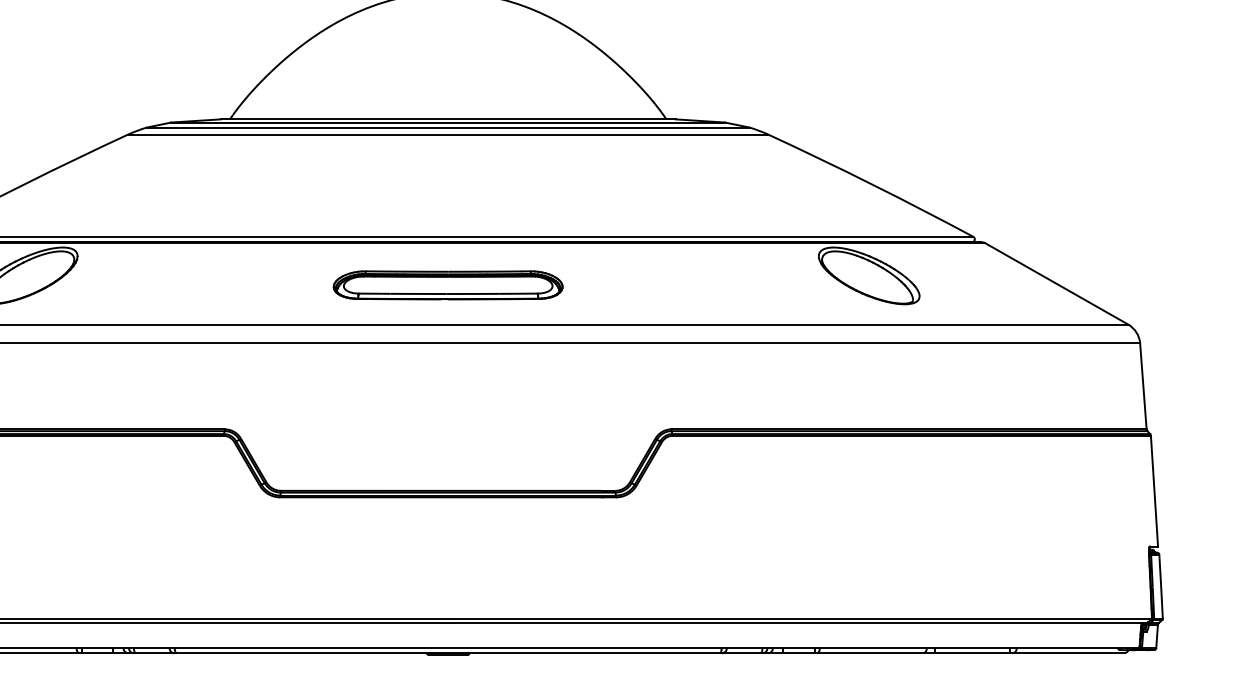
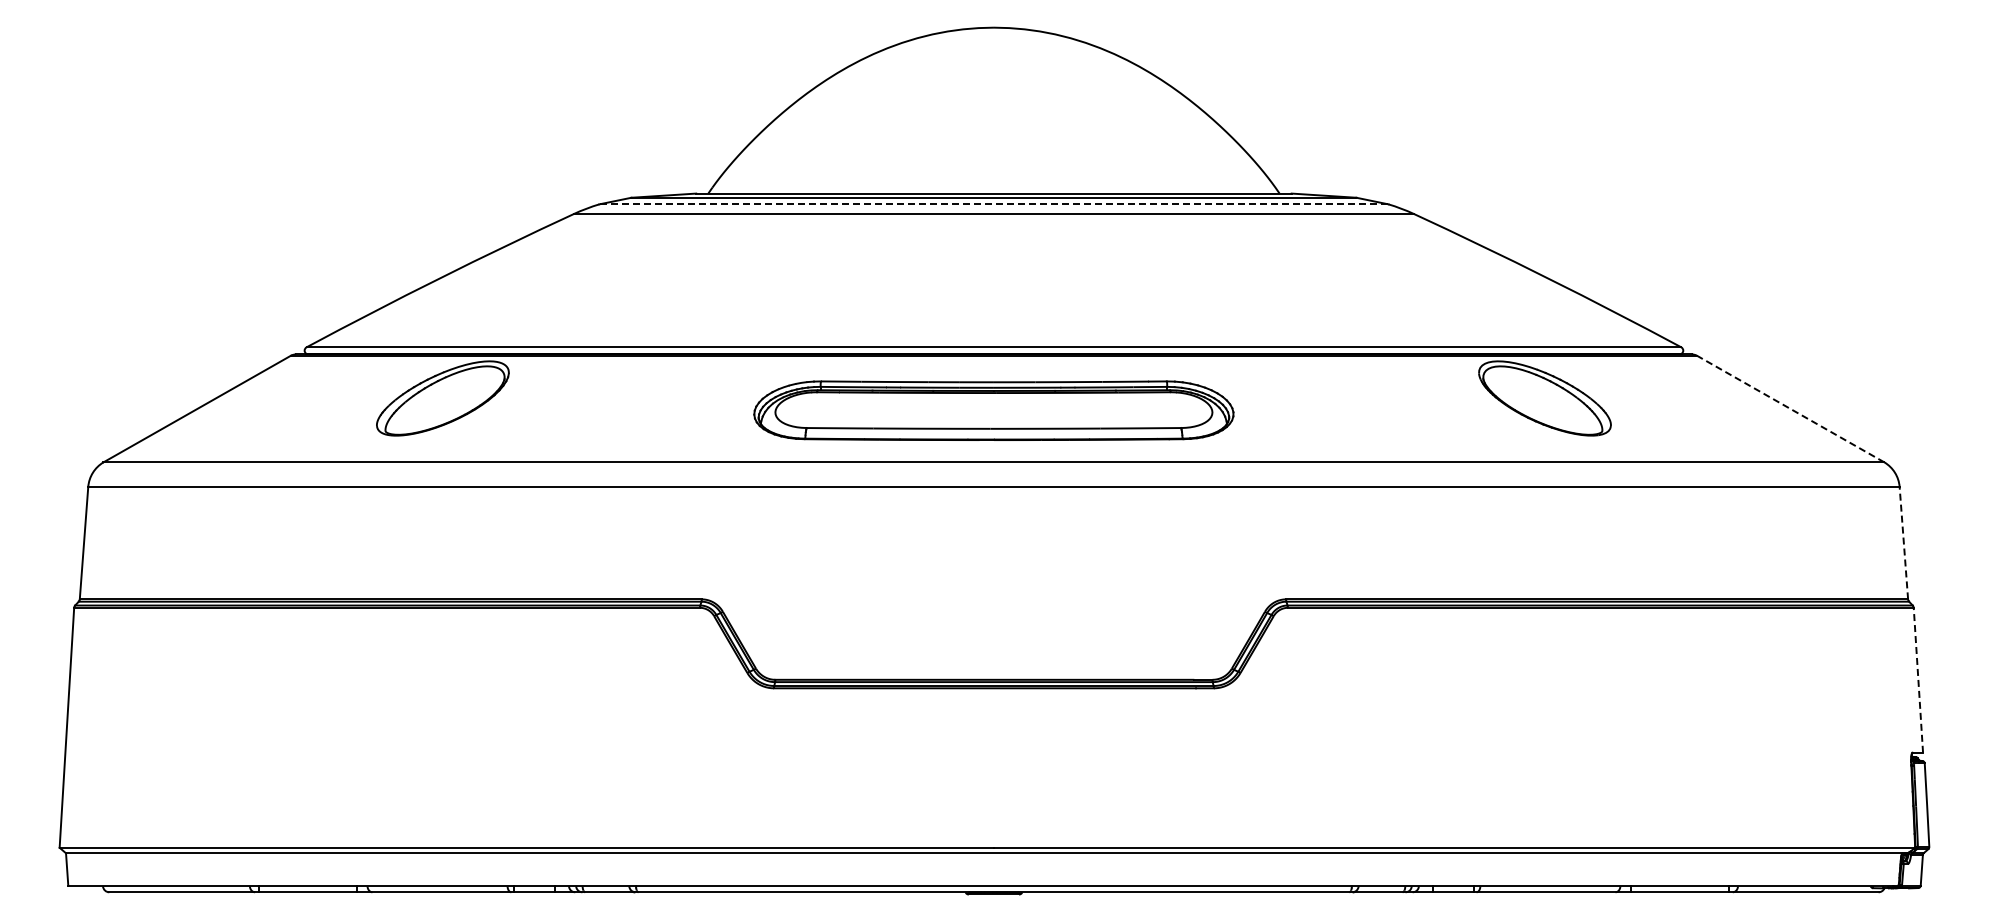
line: (447, 127) -> (993, 204), solid -> dashed
line: (1056, 284) -> (1790, 409), solid -> dashed
part: (447, 285) -> (993, 410), size x1.6
line: (1143, 385) -> (1903, 542), solid -> dashed
line: (1154, 491) -> (1918, 680), solid -> dashed

